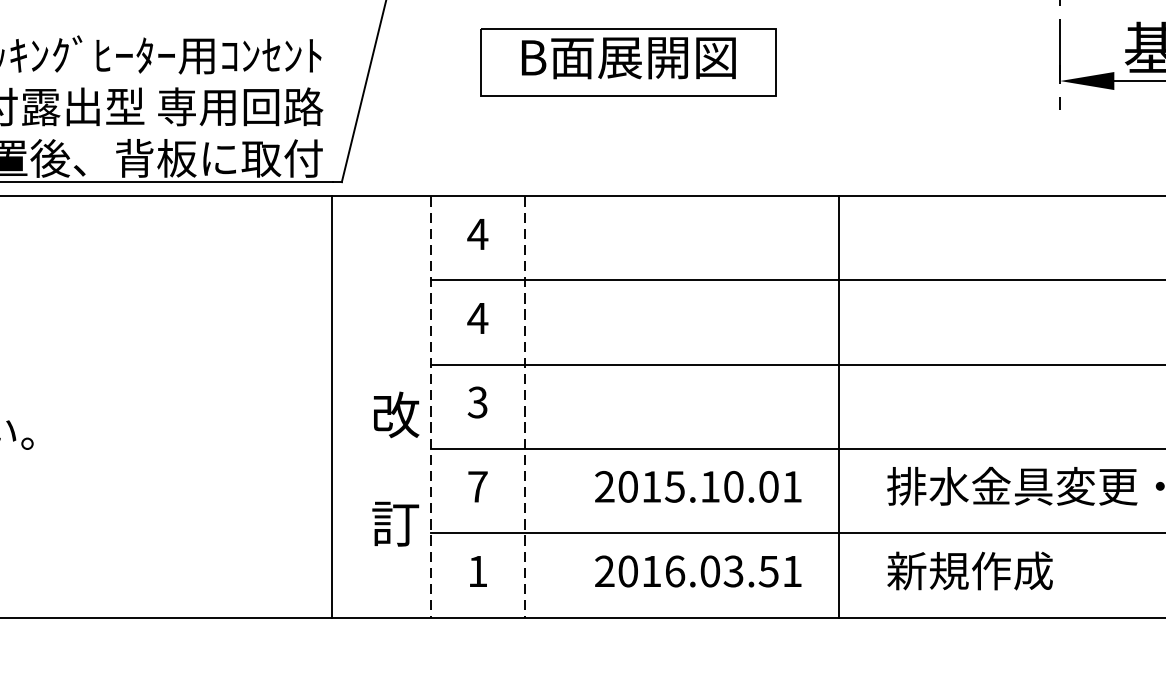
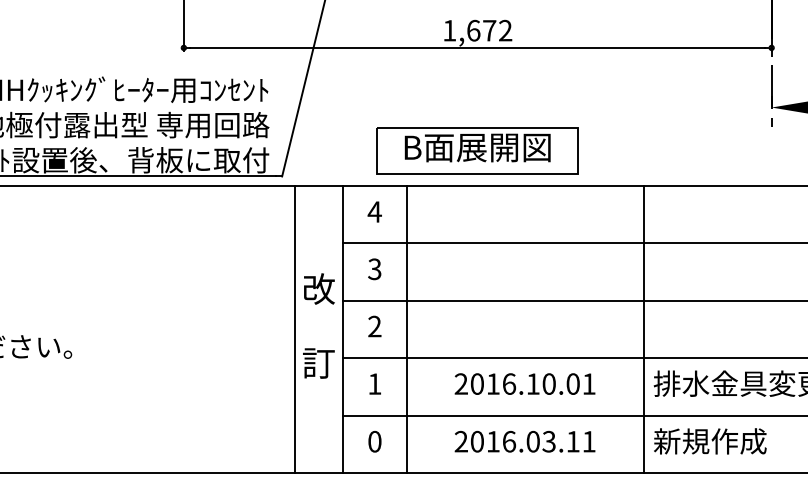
part: (628, 61) -> (477, 150), moved
text: (477, 318) -> (374, 269), 4 -> 3
text: (477, 402) -> (374, 326), 3 -> 2
line: (332, 406) -> (294, 329), moved
line: (431, 406) -> (343, 329), dashed -> solid
line: (524, 406) -> (406, 329), dashed -> solid
line: (838, 406) -> (643, 329), moved
text: (395, 468) -> (318, 325), moved
text: (477, 485) -> (374, 383), 7 -> 1
text: (675, 485) -> (509, 383), 2015.10.01 -> 2016.10.01
text: (477, 571) -> (374, 441), 1 -> 0
text: (767, 571) -> (572, 441), 2016.03.51 -> 2016.03.11

